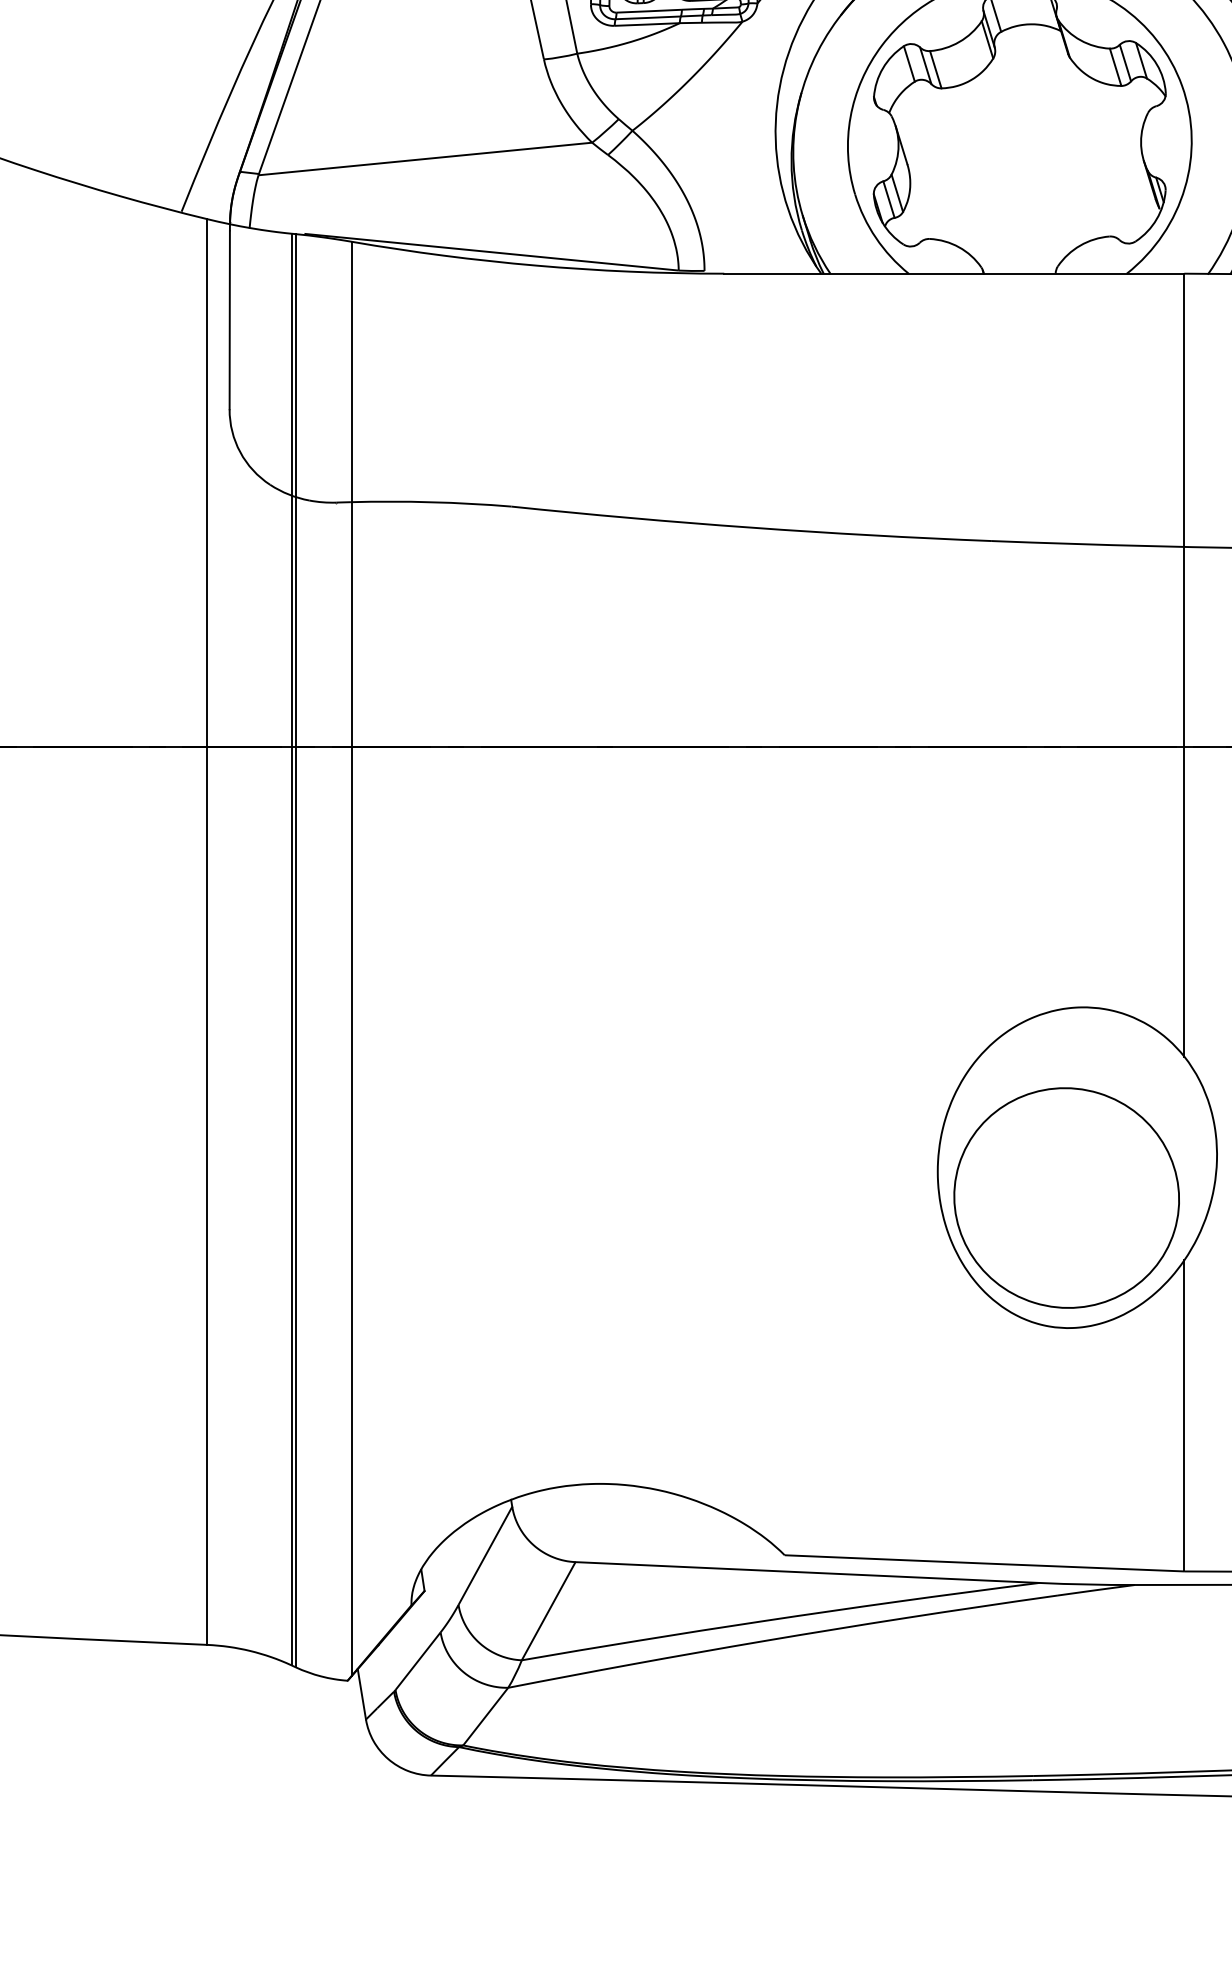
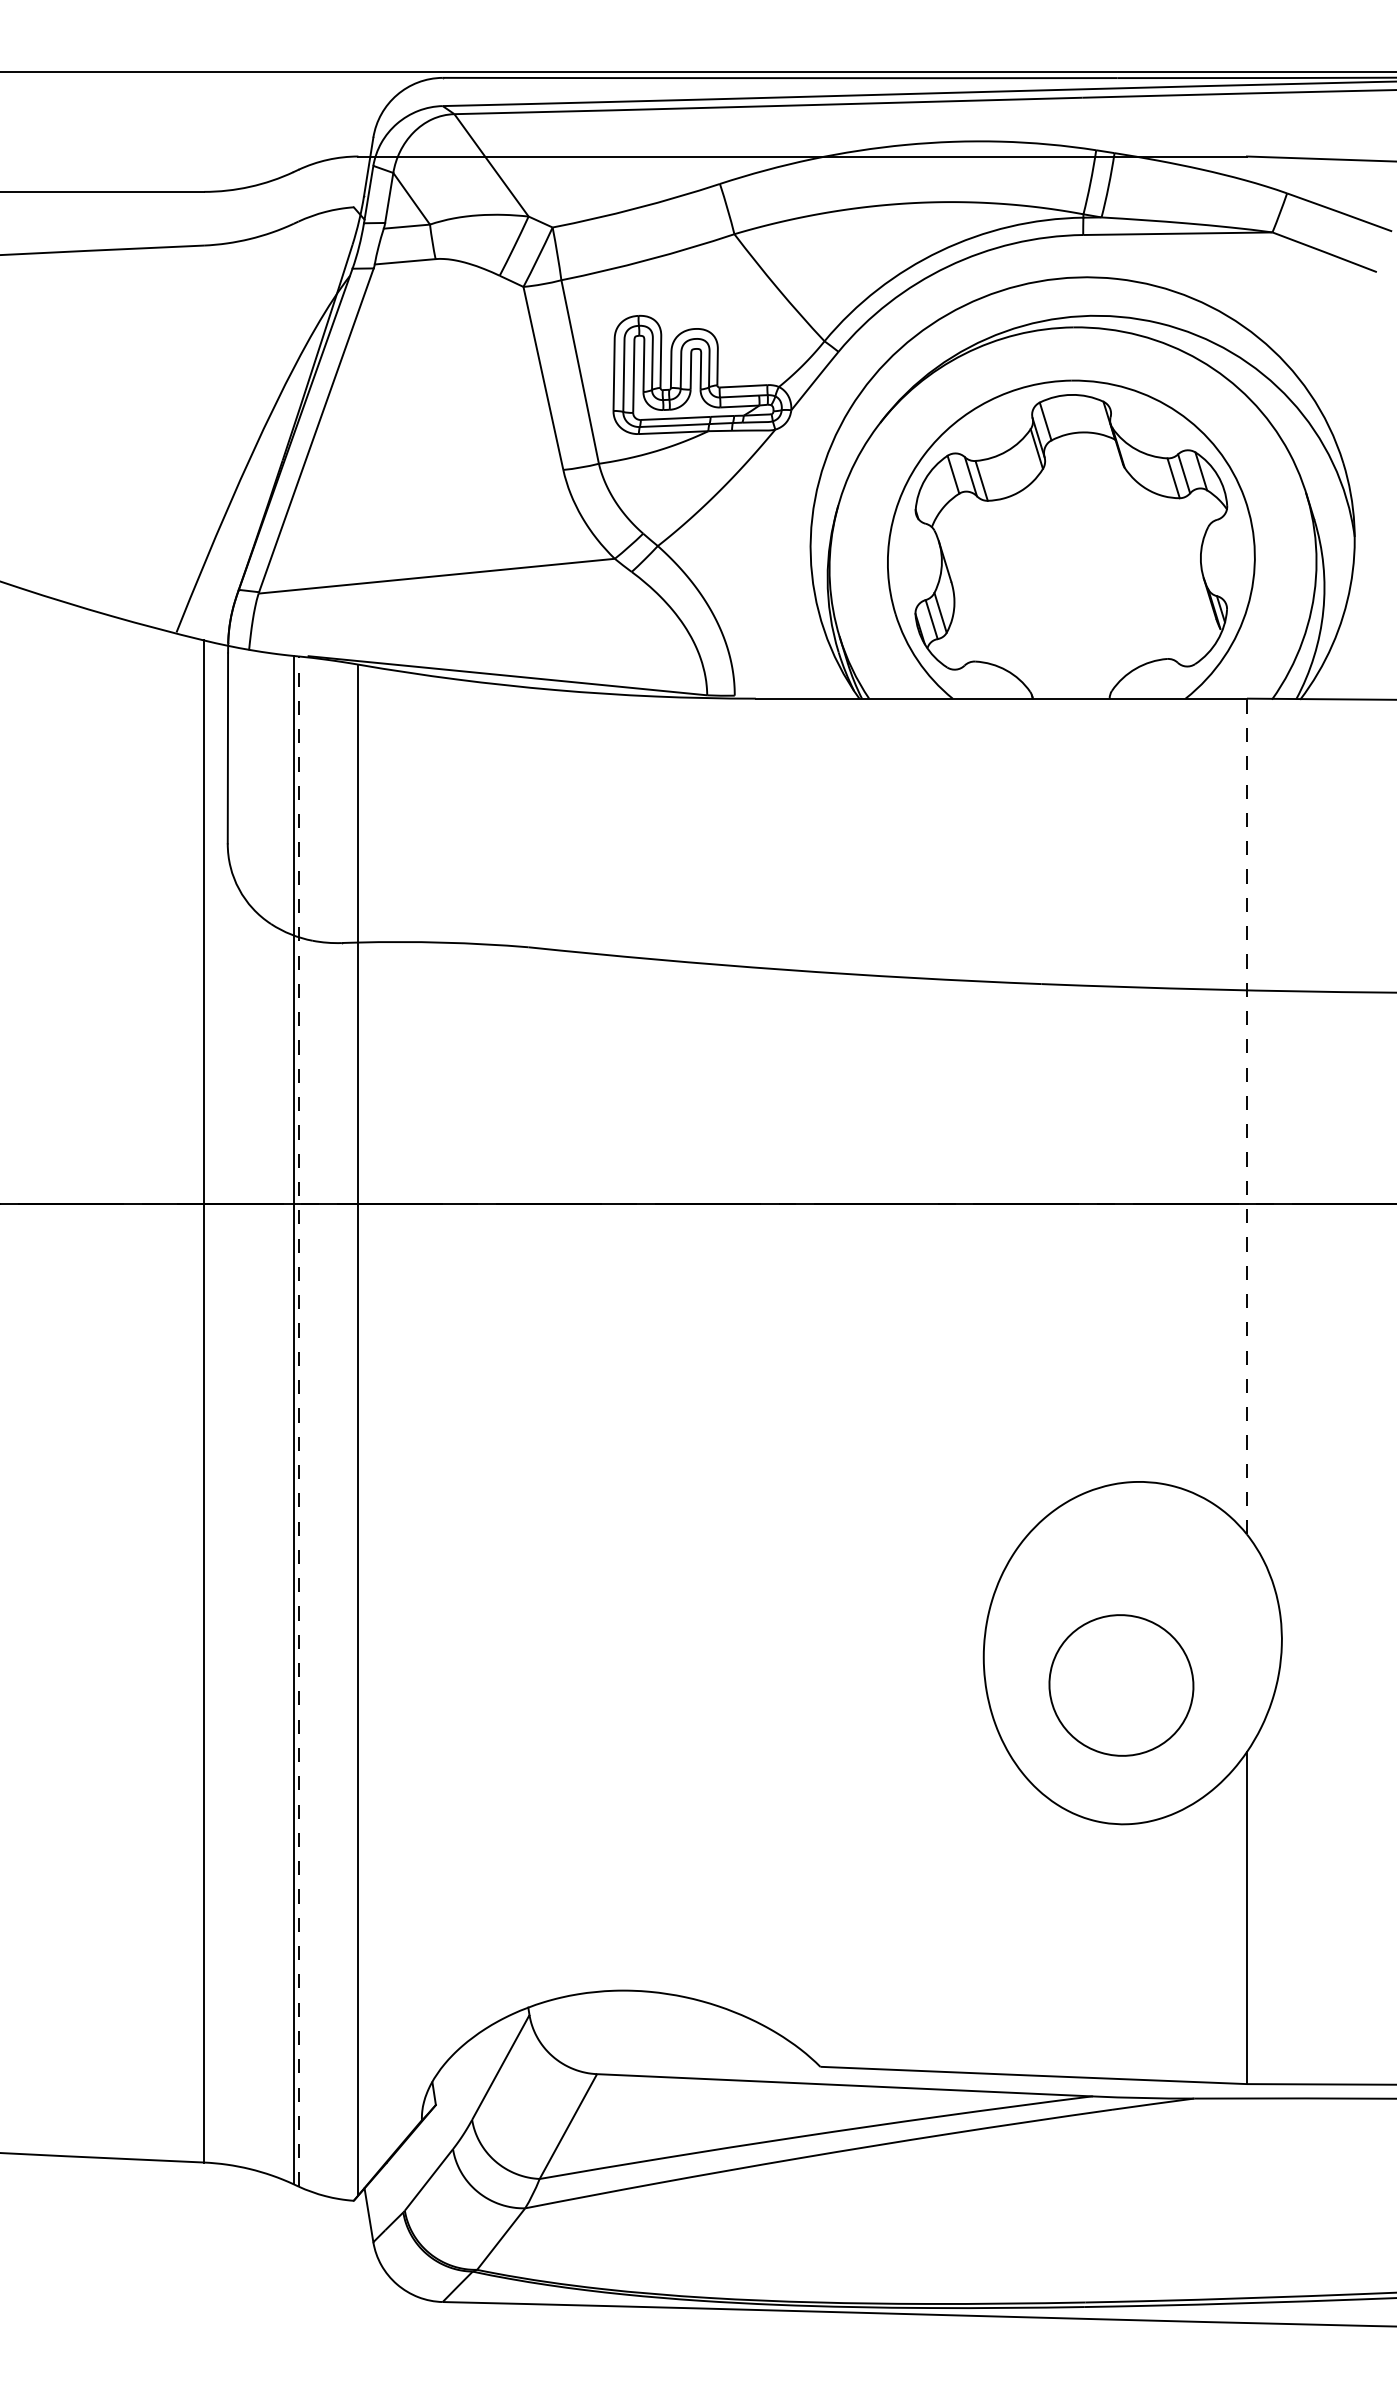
line: (1183, 665) -> (1246, 1116), solid -> dashed
line: (295, 950) -> (298, 1421), solid -> dashed
part: (1066, 1198) -> (1121, 1685), size x0.6

